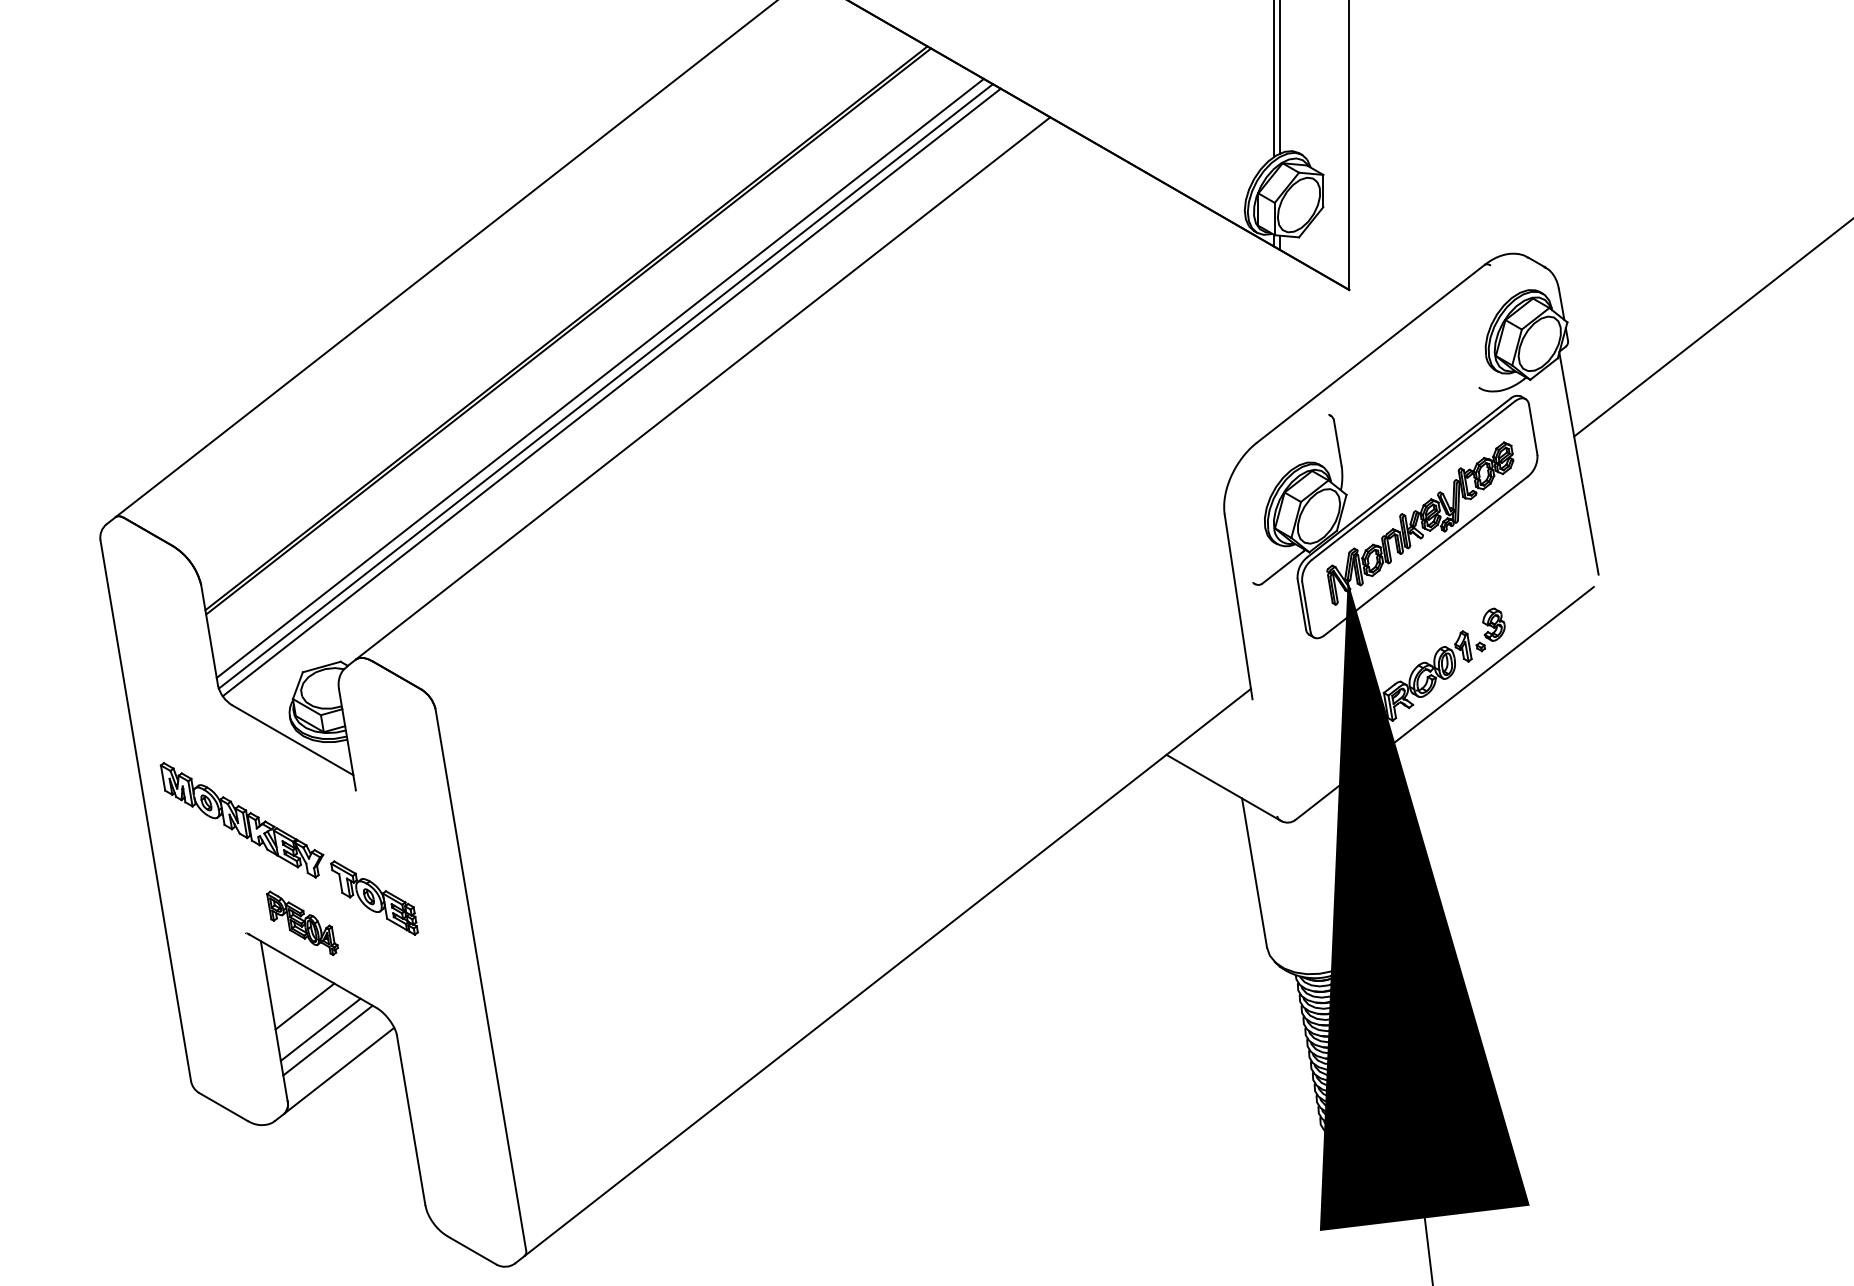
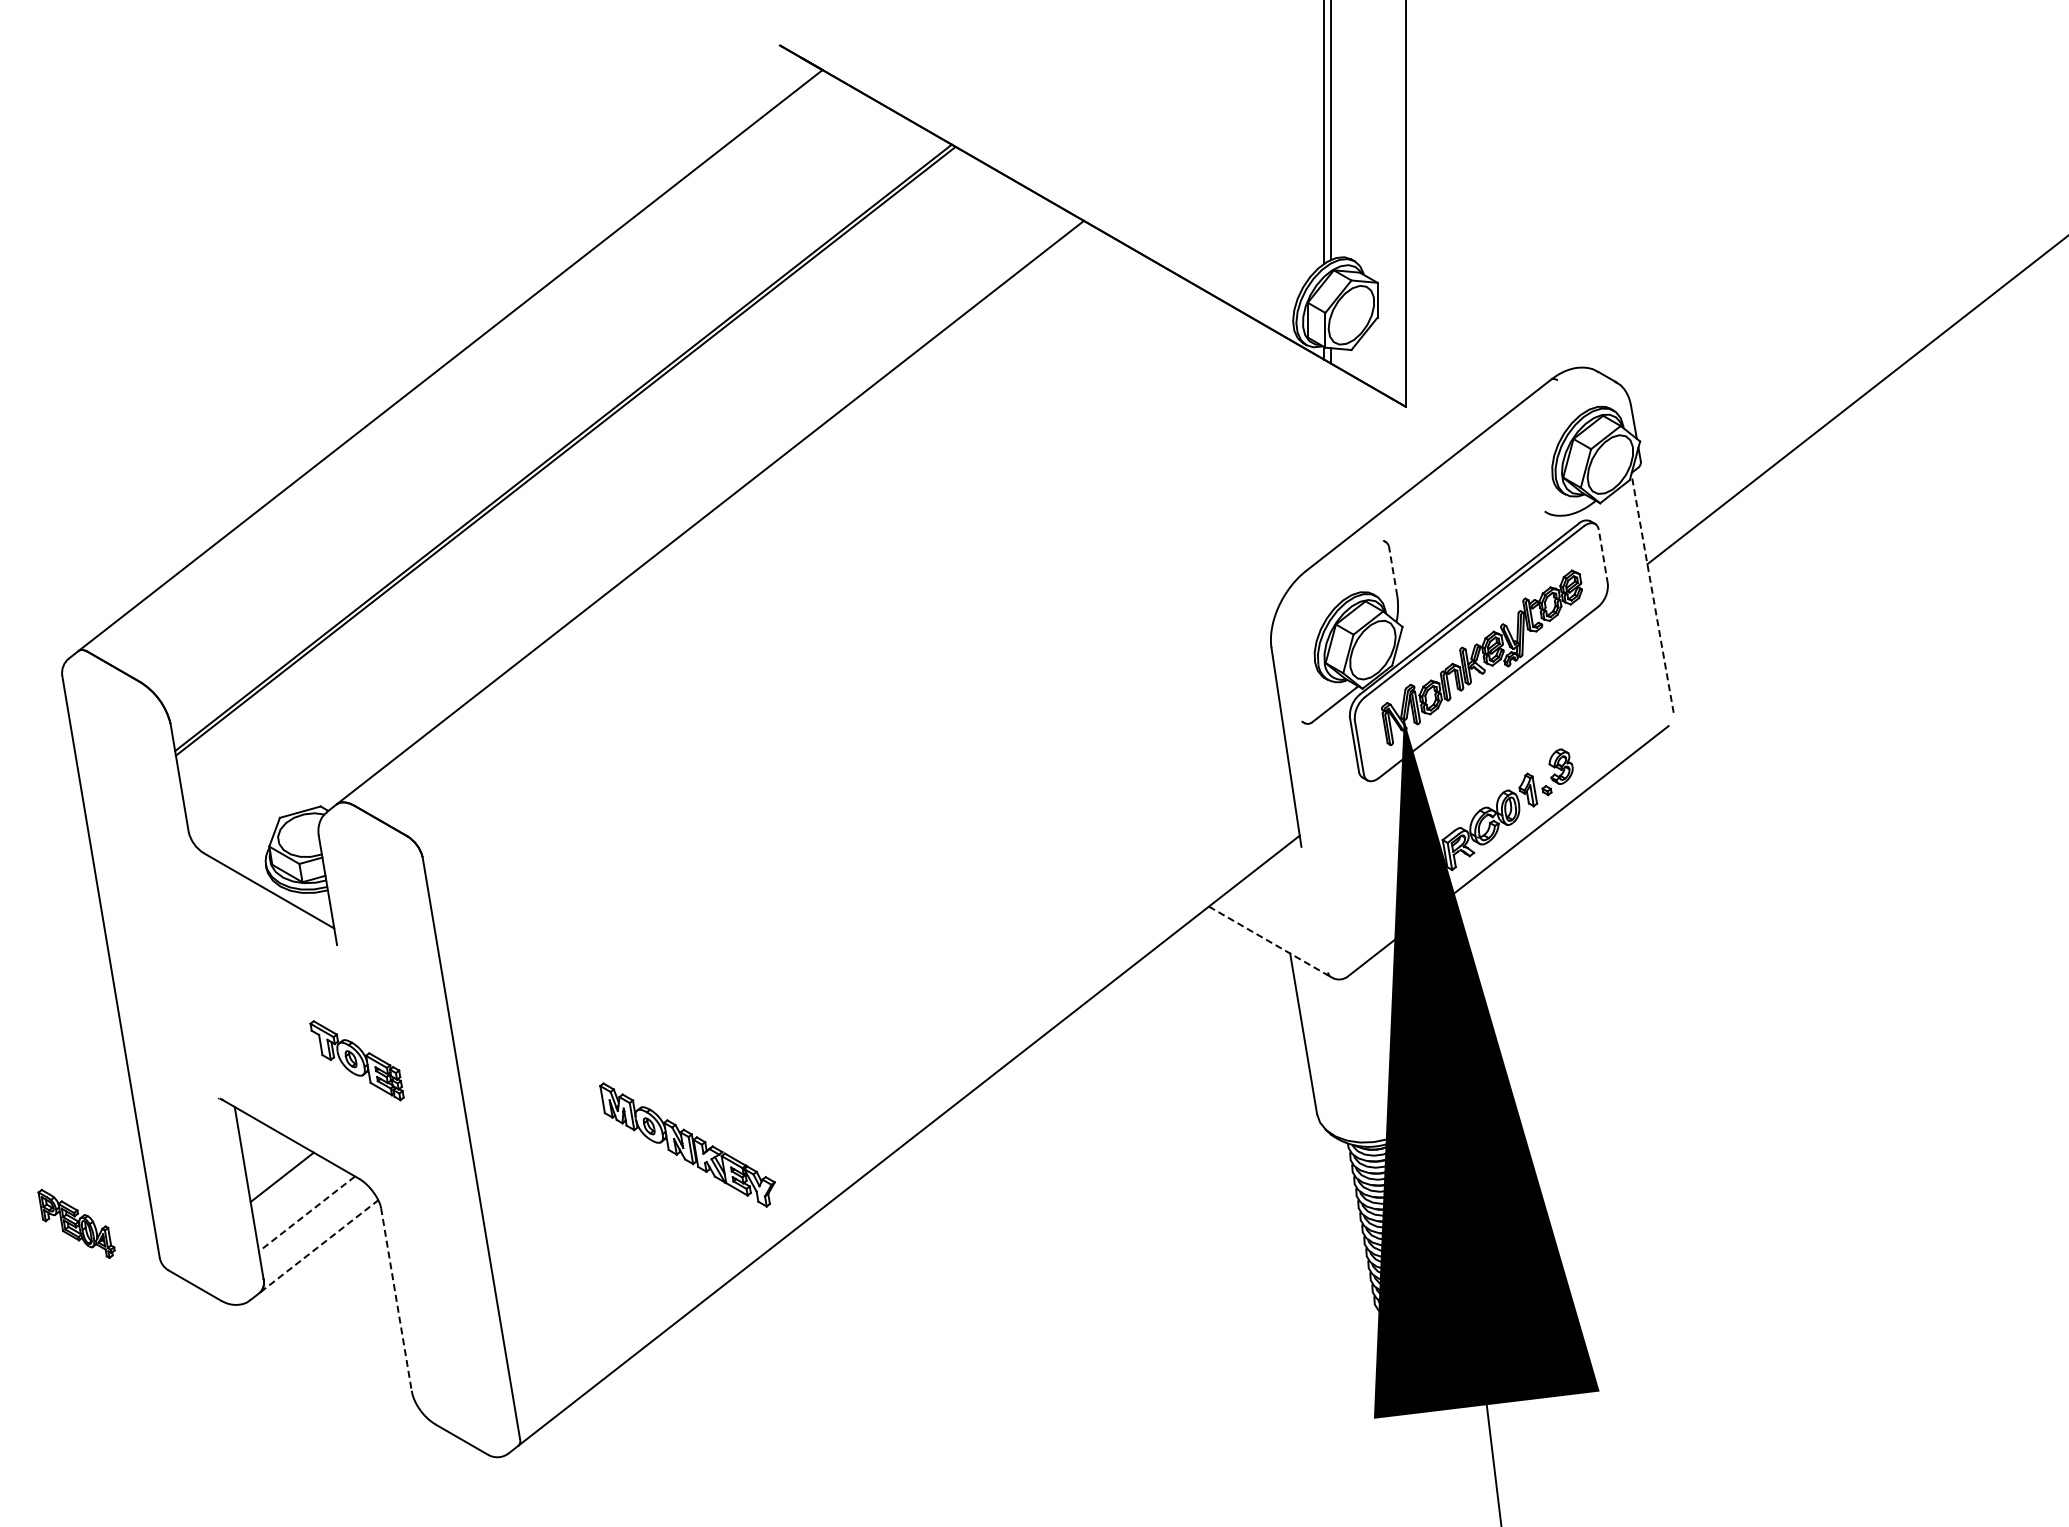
line: (599, 378) -> (599, 501), removed
line: (605, 386) -> (605, 510), removed
line: (611, 392) -> (611, 516), removed
line: (1533, 429) -> (1603, 556), solid -> dashed
line: (1338, 443) -> (1393, 571), solid -> dashed
line: (1578, 462) -> (1652, 592), solid -> dashed
line: (1223, 788) -> (1270, 942), solid -> dashed
part: (241, 819) -> (687, 1144), moved
part: (302, 923) -> (76, 1223), moved
line: (321, 1028) -> (299, 1201), removed
line: (328, 1040) -> (307, 1213), solid -> dashed
line: (339, 1070) -> (319, 1246), solid -> dashed
line: (411, 1120) -> (396, 1299), solid -> dashed

